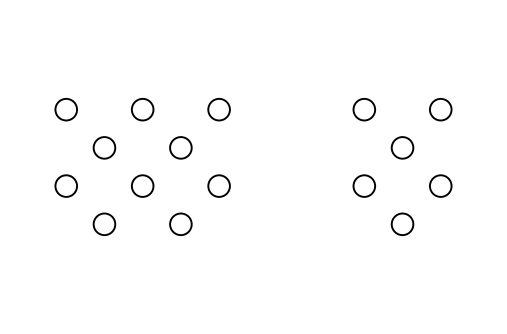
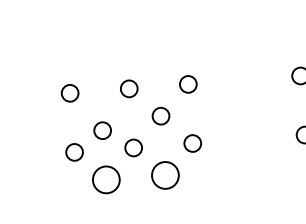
circle: (104, 147) -> (102, 130), moved
circle: (104, 223) -> (106, 179), size x1.6
circle: (180, 223) -> (165, 174), size x1.6

